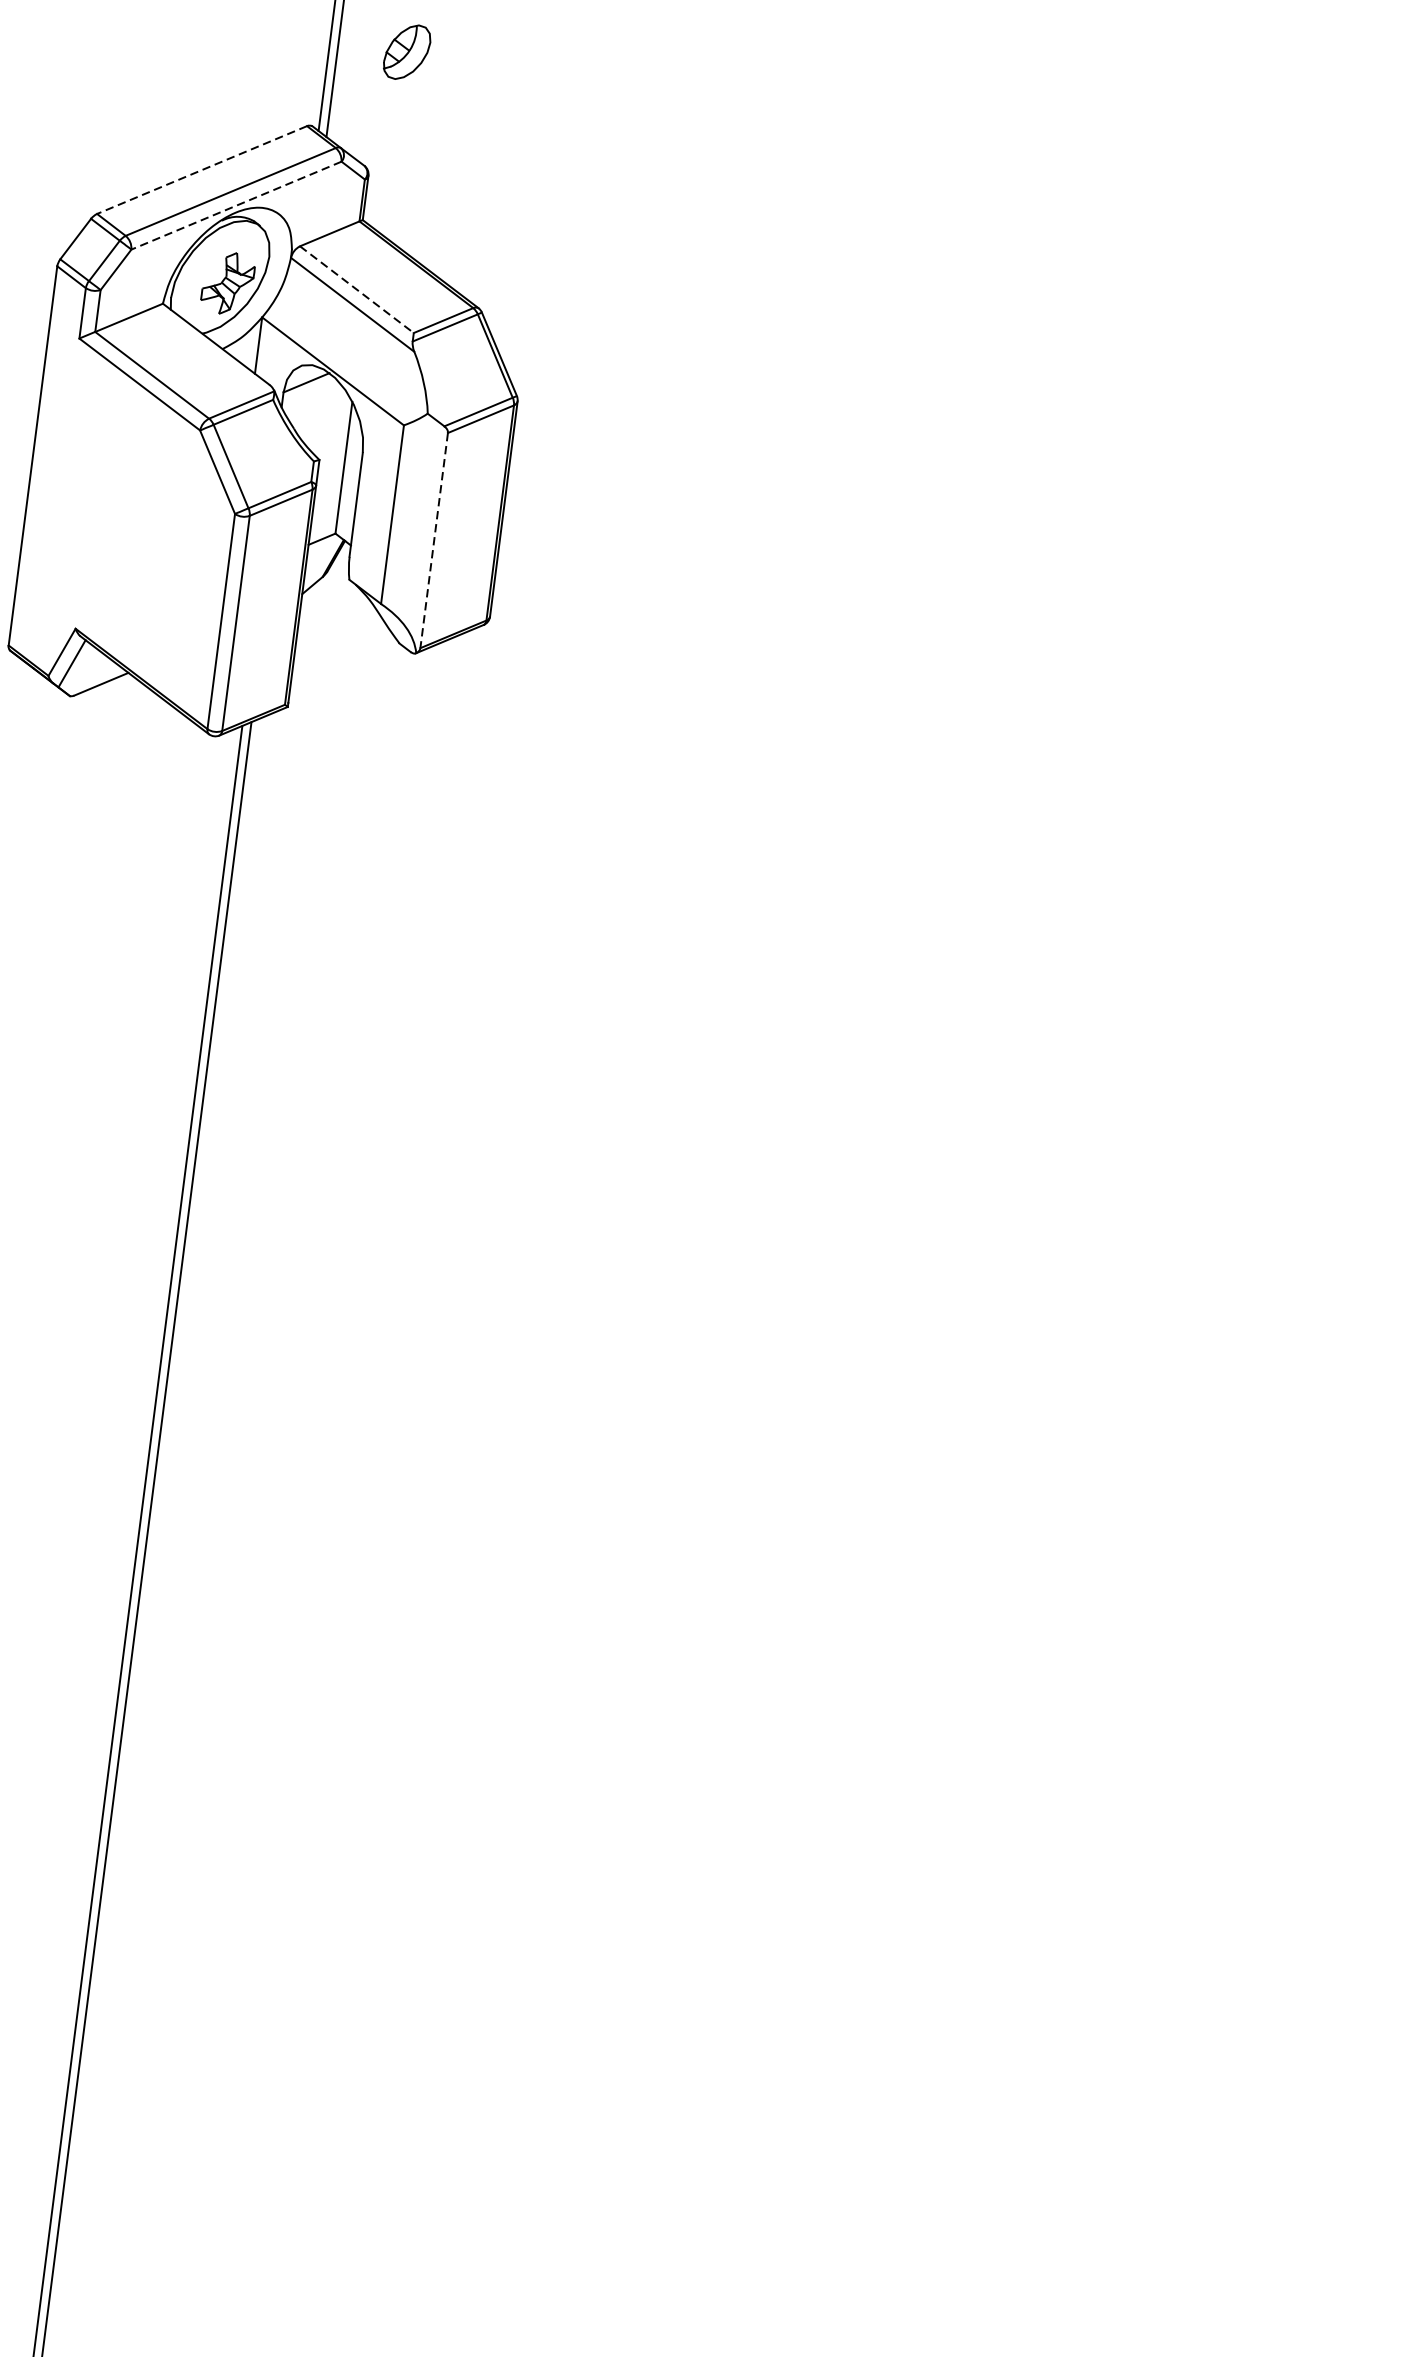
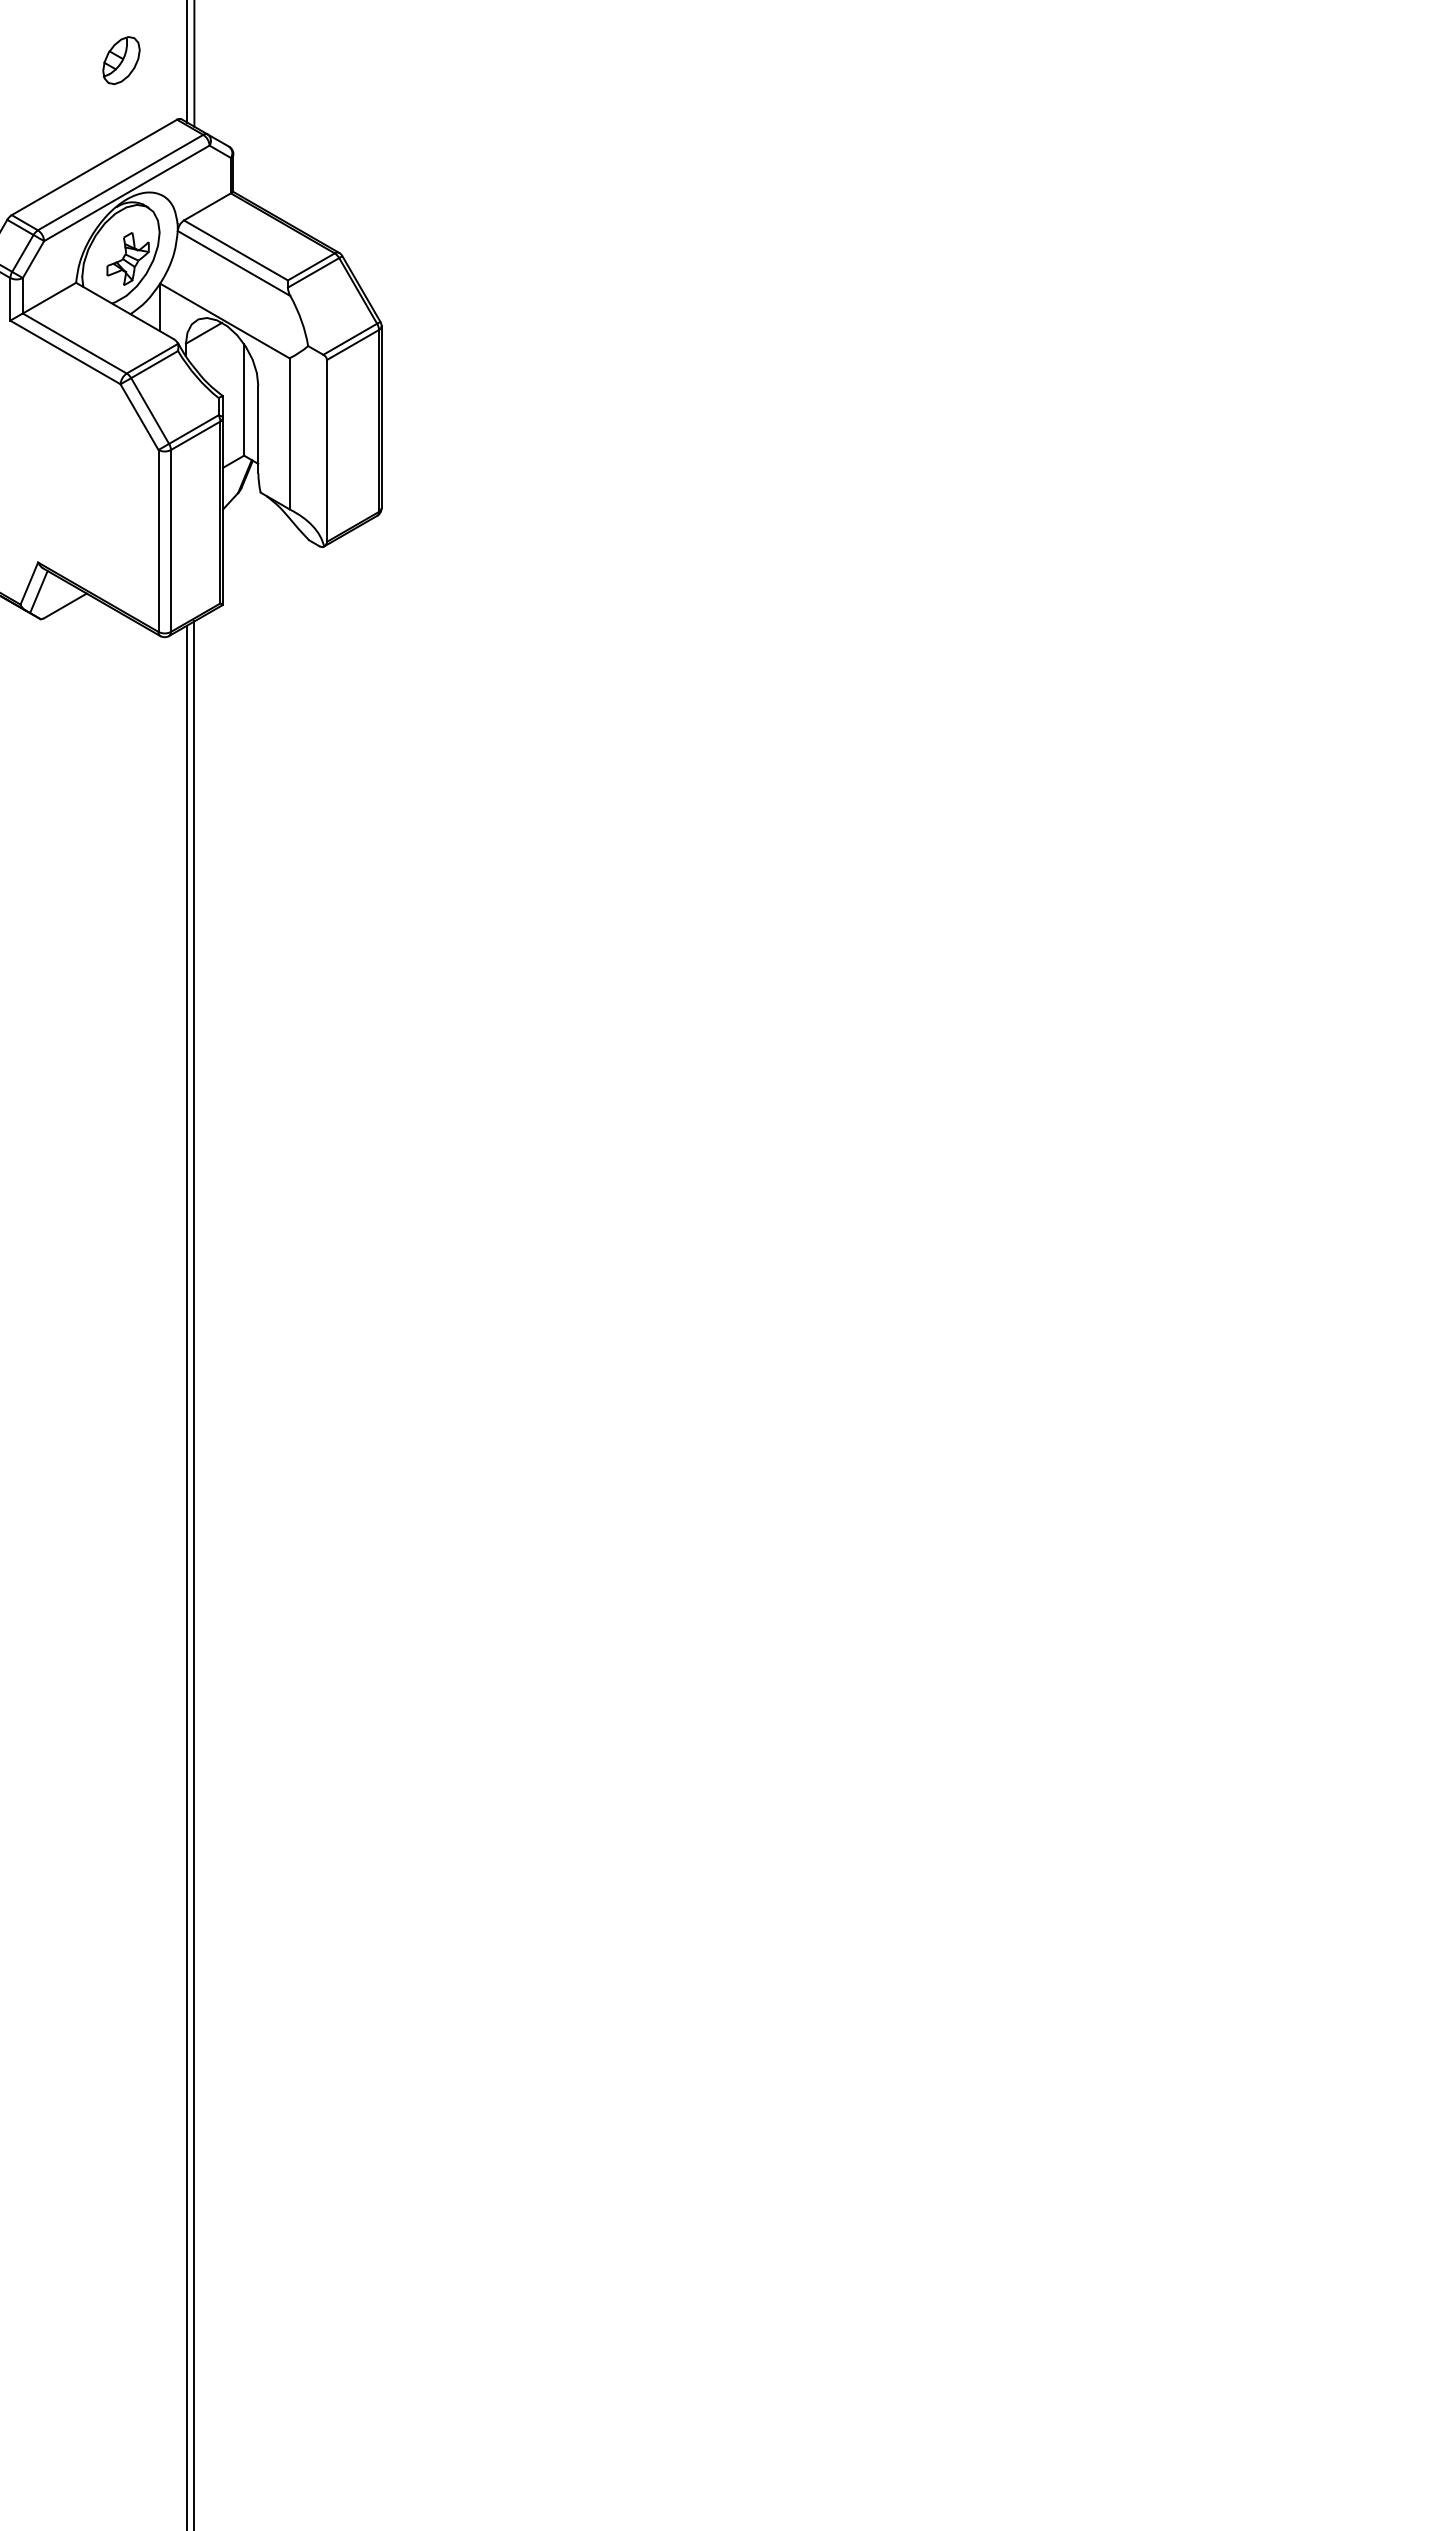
part: (407, 52) -> (121, 60), moved
line: (202, 170) -> (94, 167), dashed -> solid
line: (236, 205) -> (126, 193), dashed -> solid
line: (357, 289) -> (236, 250), dashed -> solid
line: (434, 540) -> (327, 450), dashed -> solid

